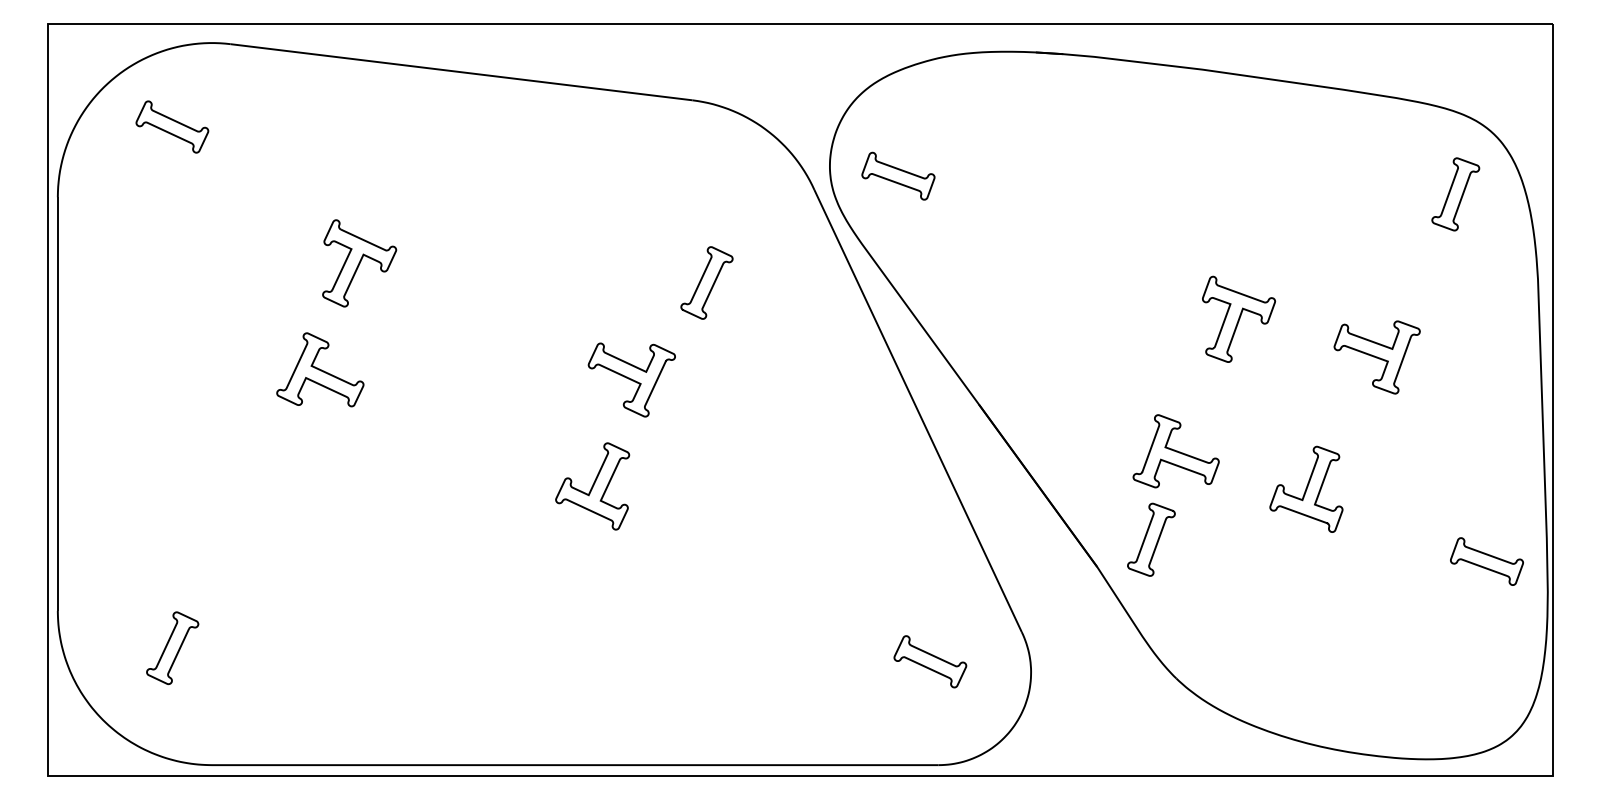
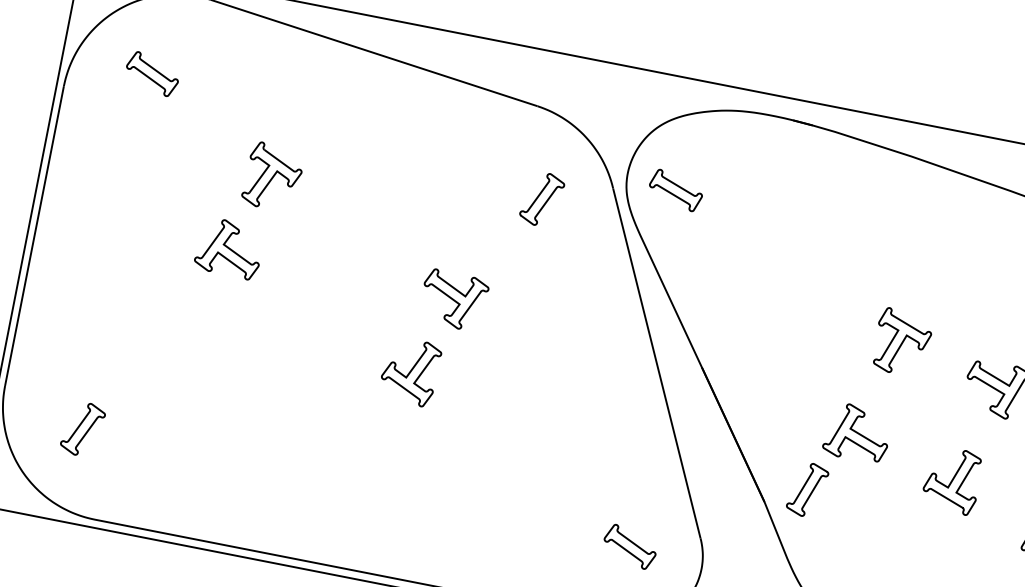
part: (172, 126) -> (152, 73), moved
curve: (702, 279) -> (539, 196), moved
curve: (1175, 451) -> (857, 433), moved
curve: (1306, 488) -> (952, 479), moved

